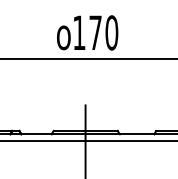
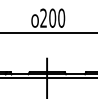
text: (88, 31) -> (48, 17), 170 -> 200

